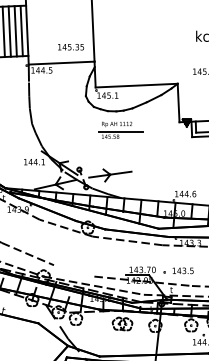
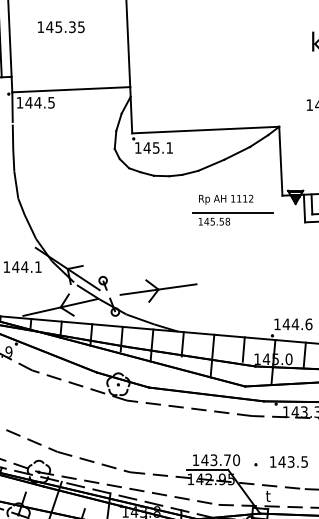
text: (71, 47) -> (62, 27), moved
part: (120, 129) -> (232, 208), moved
line: (73, 270) -> (92, 461), added

